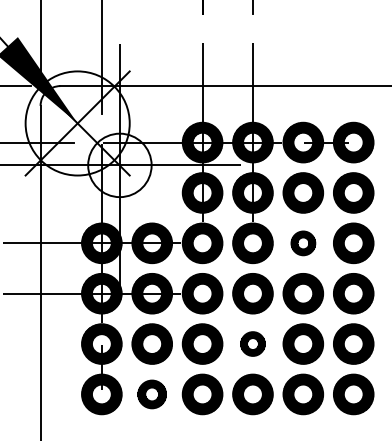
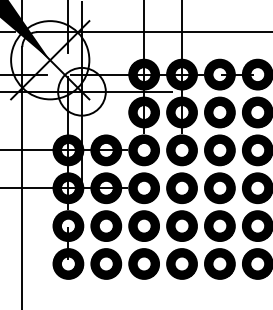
part: (303, 243) -> (220, 150), size x1.67
part: (252, 343) -> (181, 225), size x1.67
part: (151, 394) -> (105, 264), size x1.43

